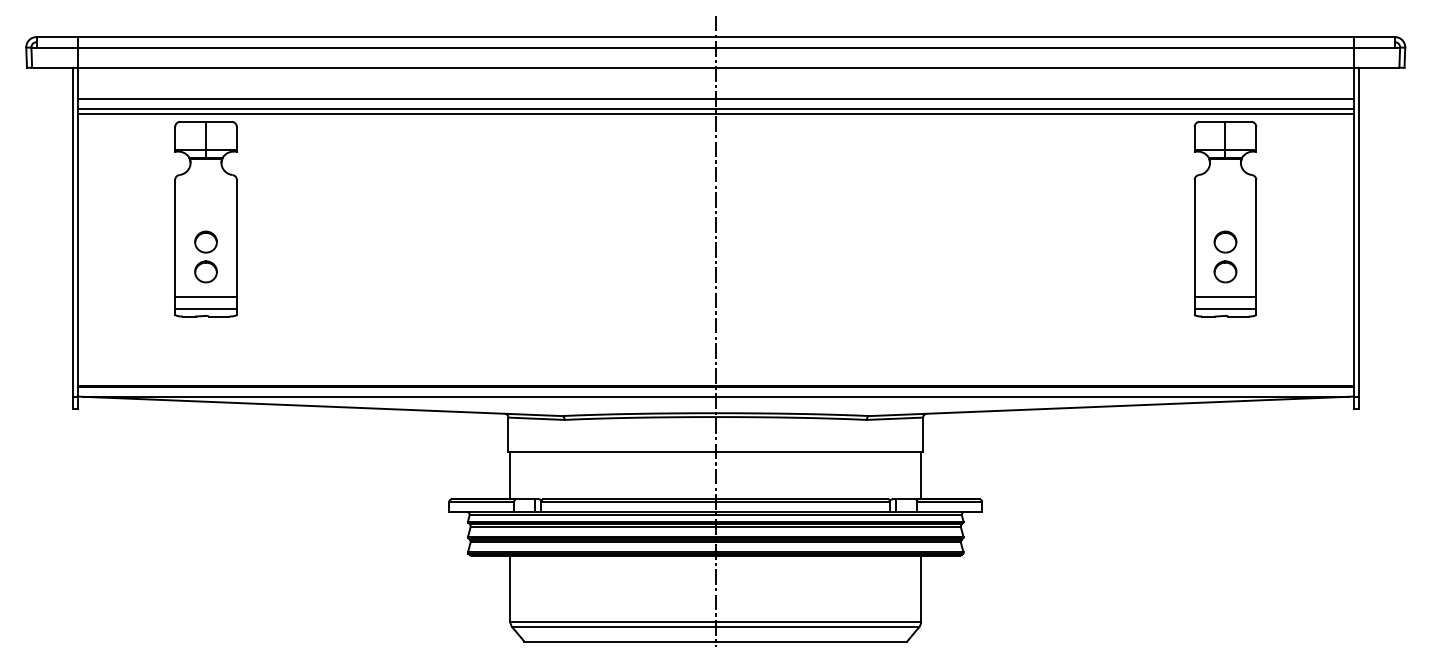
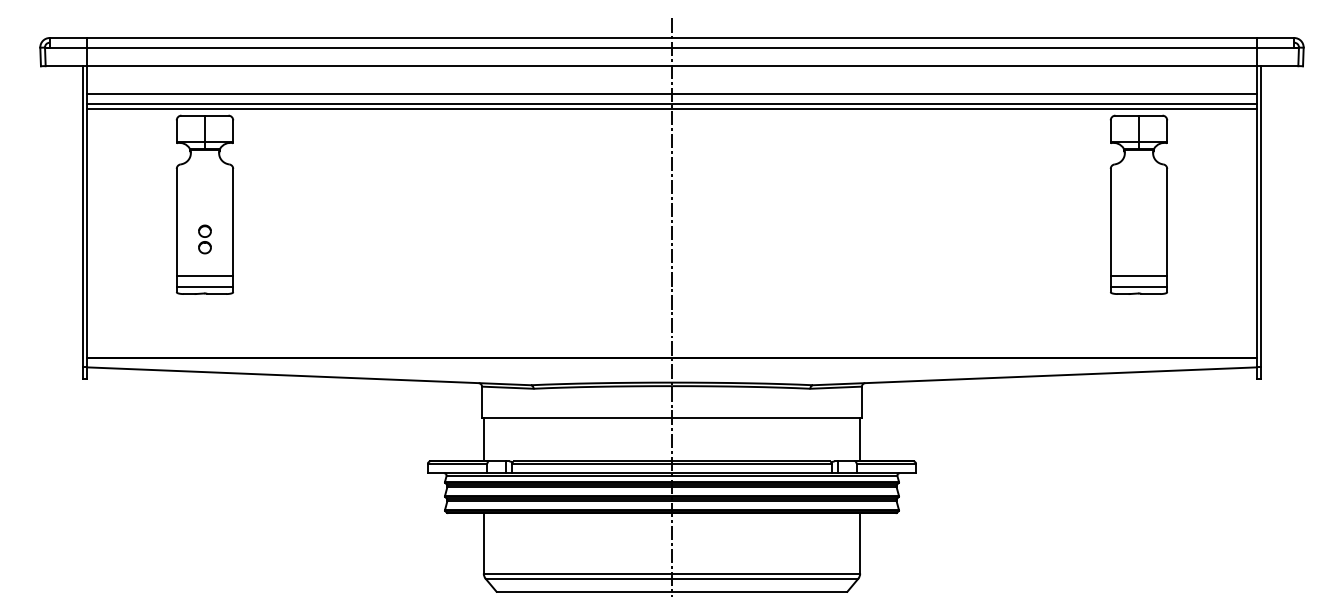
part: (205, 257) -> (204, 239), size x0.6
part: (1224, 257) -> (1138, 239), removed
line: (715, 396) -> (671, 367), removed

